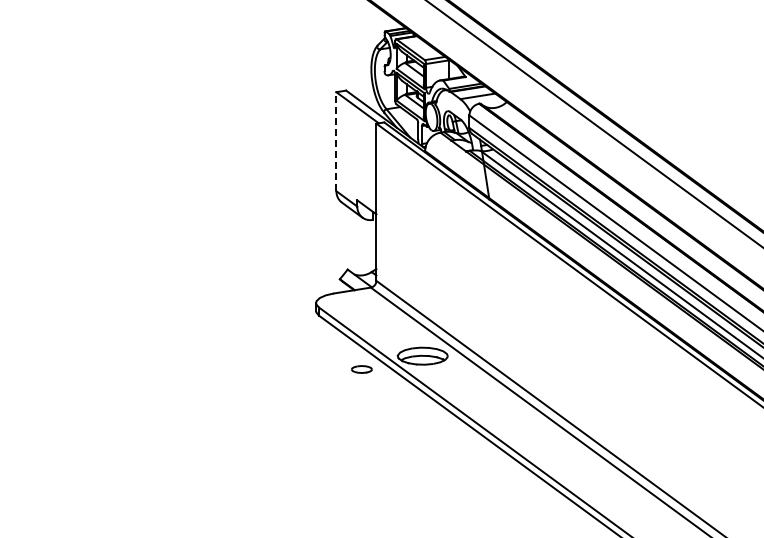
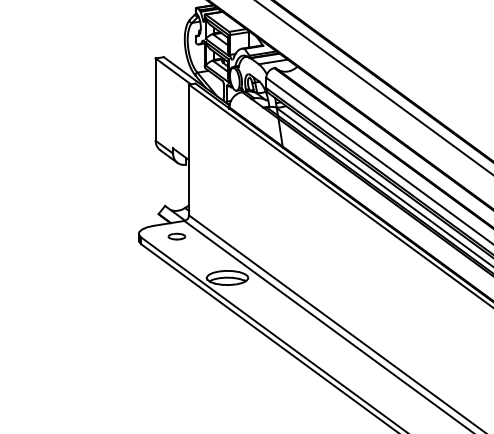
line: (336, 141) -> (155, 99), dashed -> solid
part: (361, 369) -> (176, 236), moved

